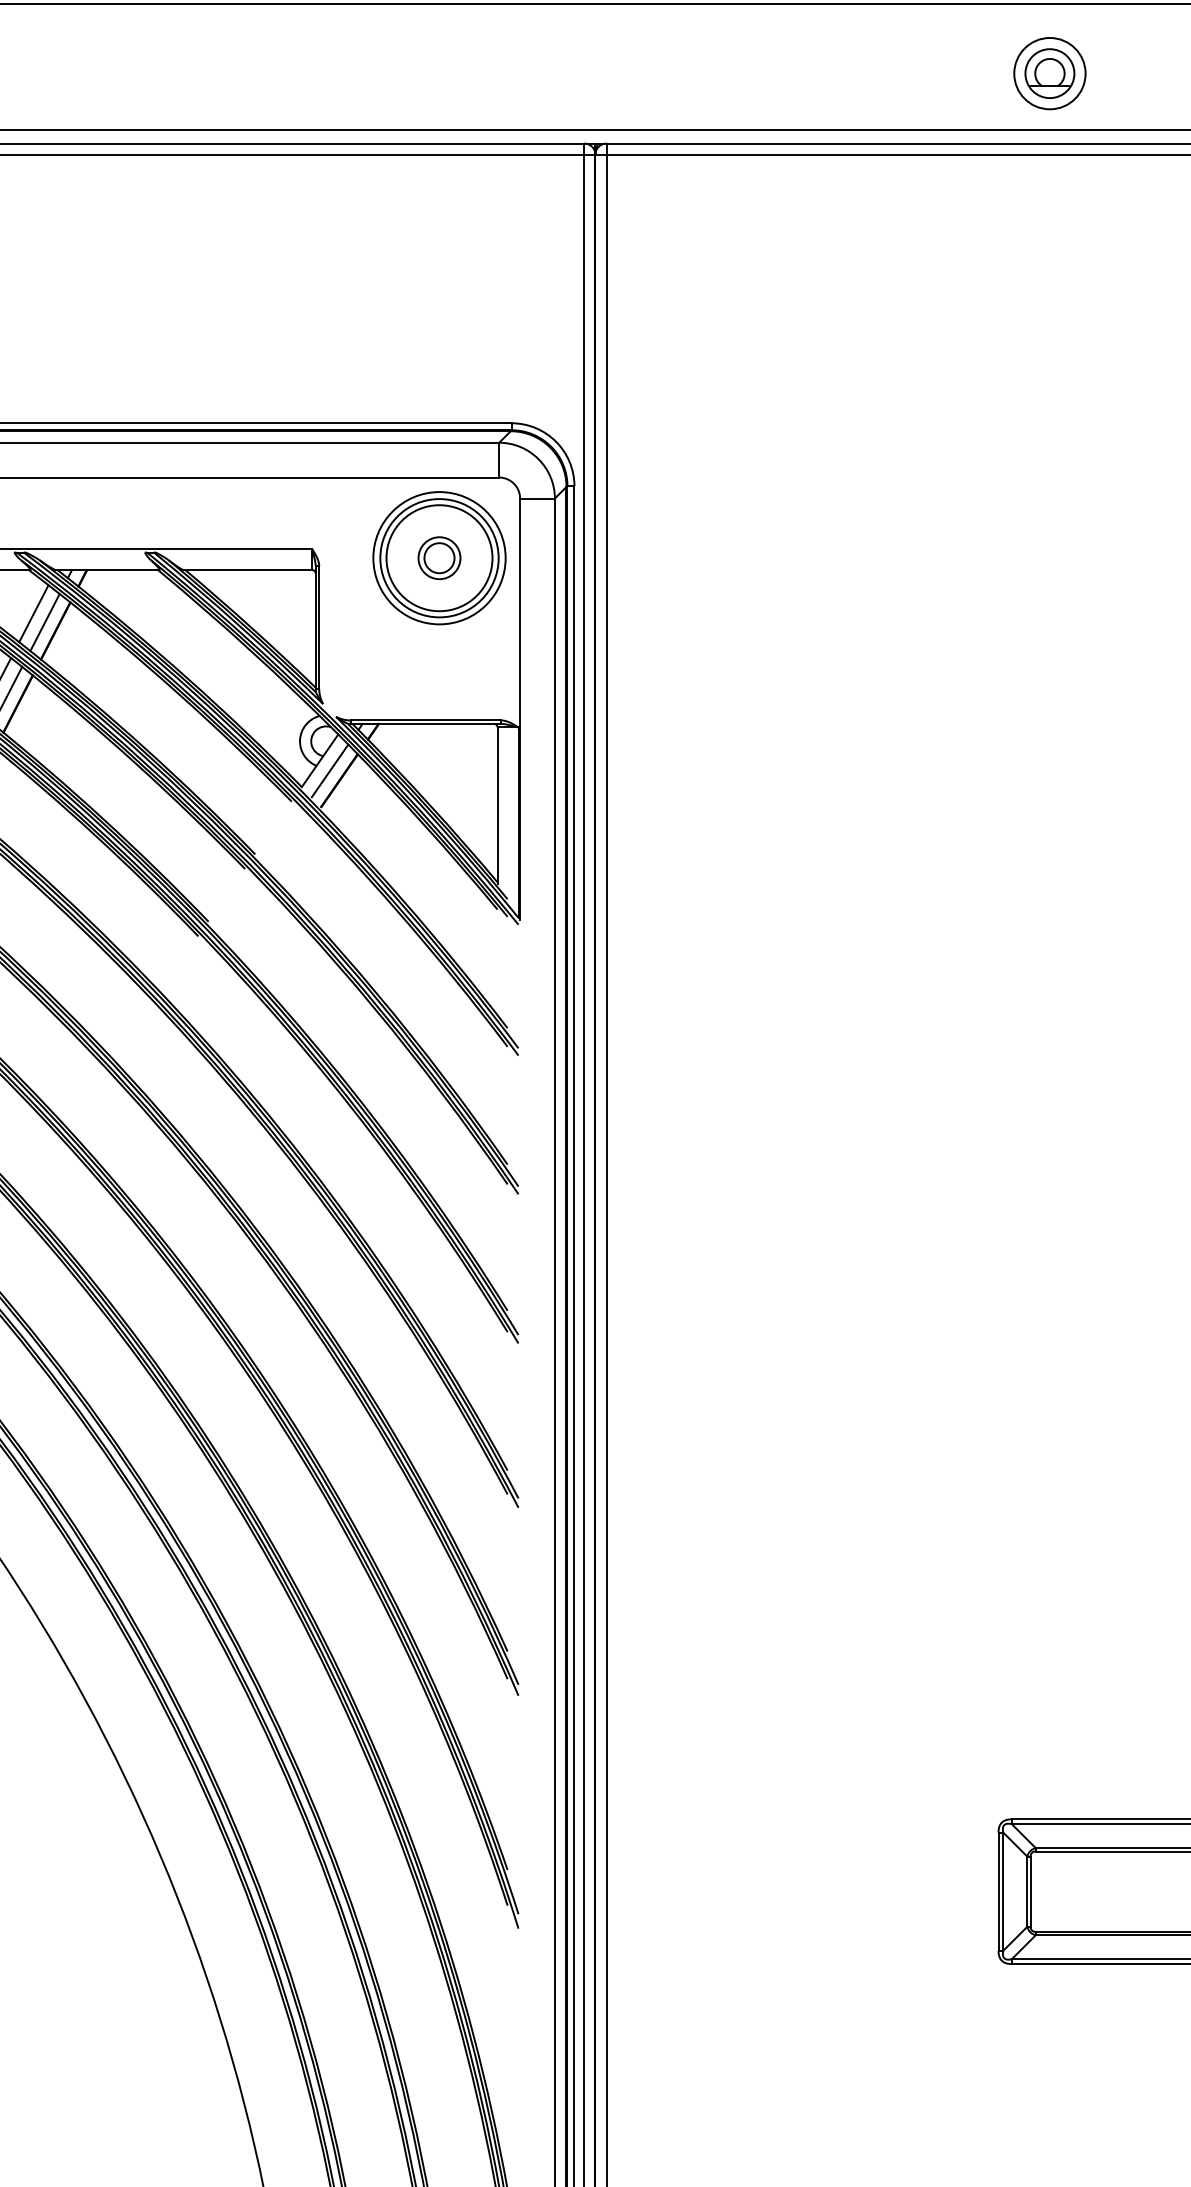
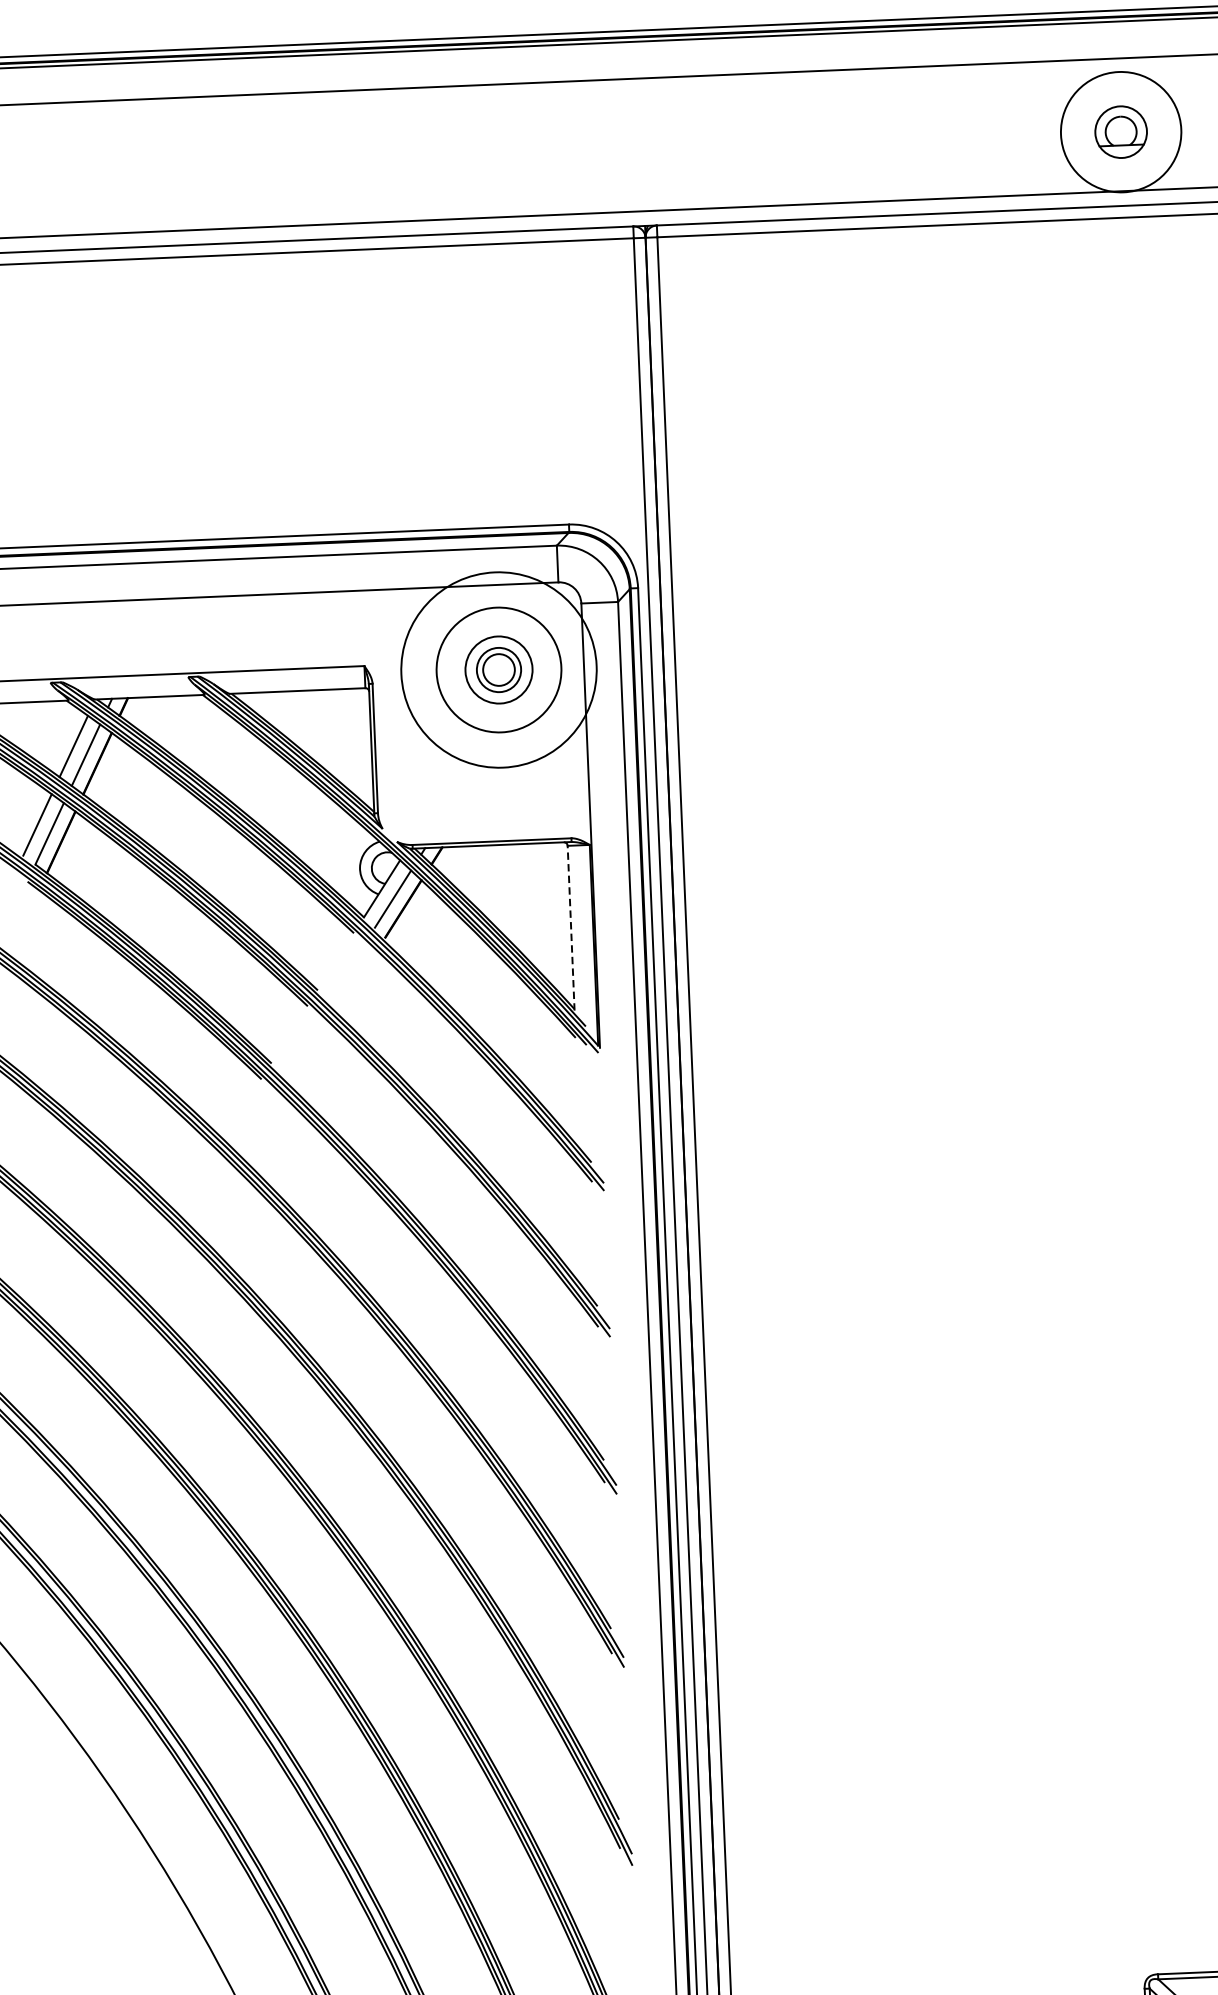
circle: (1049, 73) -> (1120, 132), size x1.6
circle: (439, 558) -> (499, 670), size x0.6
circle: (439, 558) -> (499, 670), size x1.4
line: (497, 805) -> (571, 928), solid -> dashed

